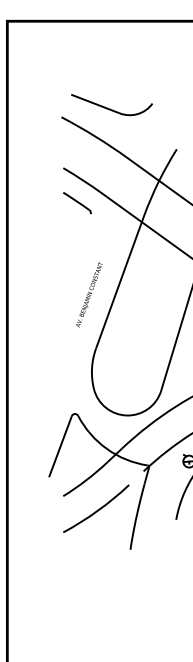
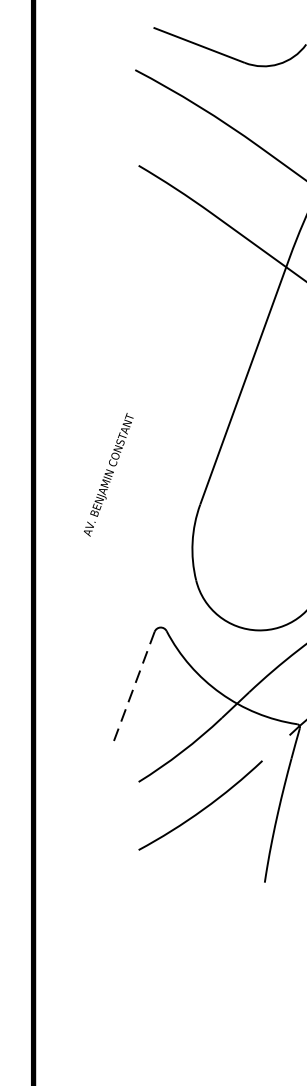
part: (77, 203) -> (165, 232), removed
text: (89, 294) -> (108, 474), moved
line: (60, 446) -> (133, 688), solid -> dashed

